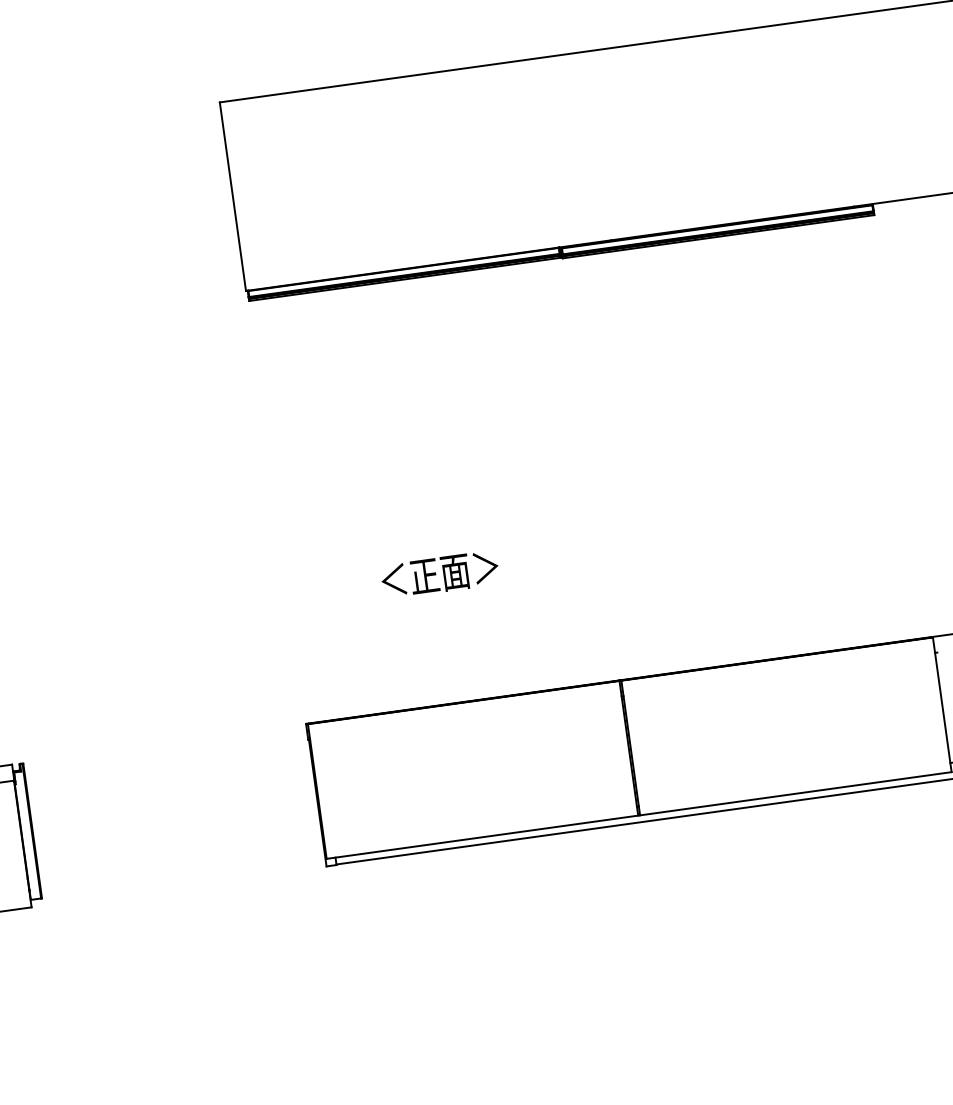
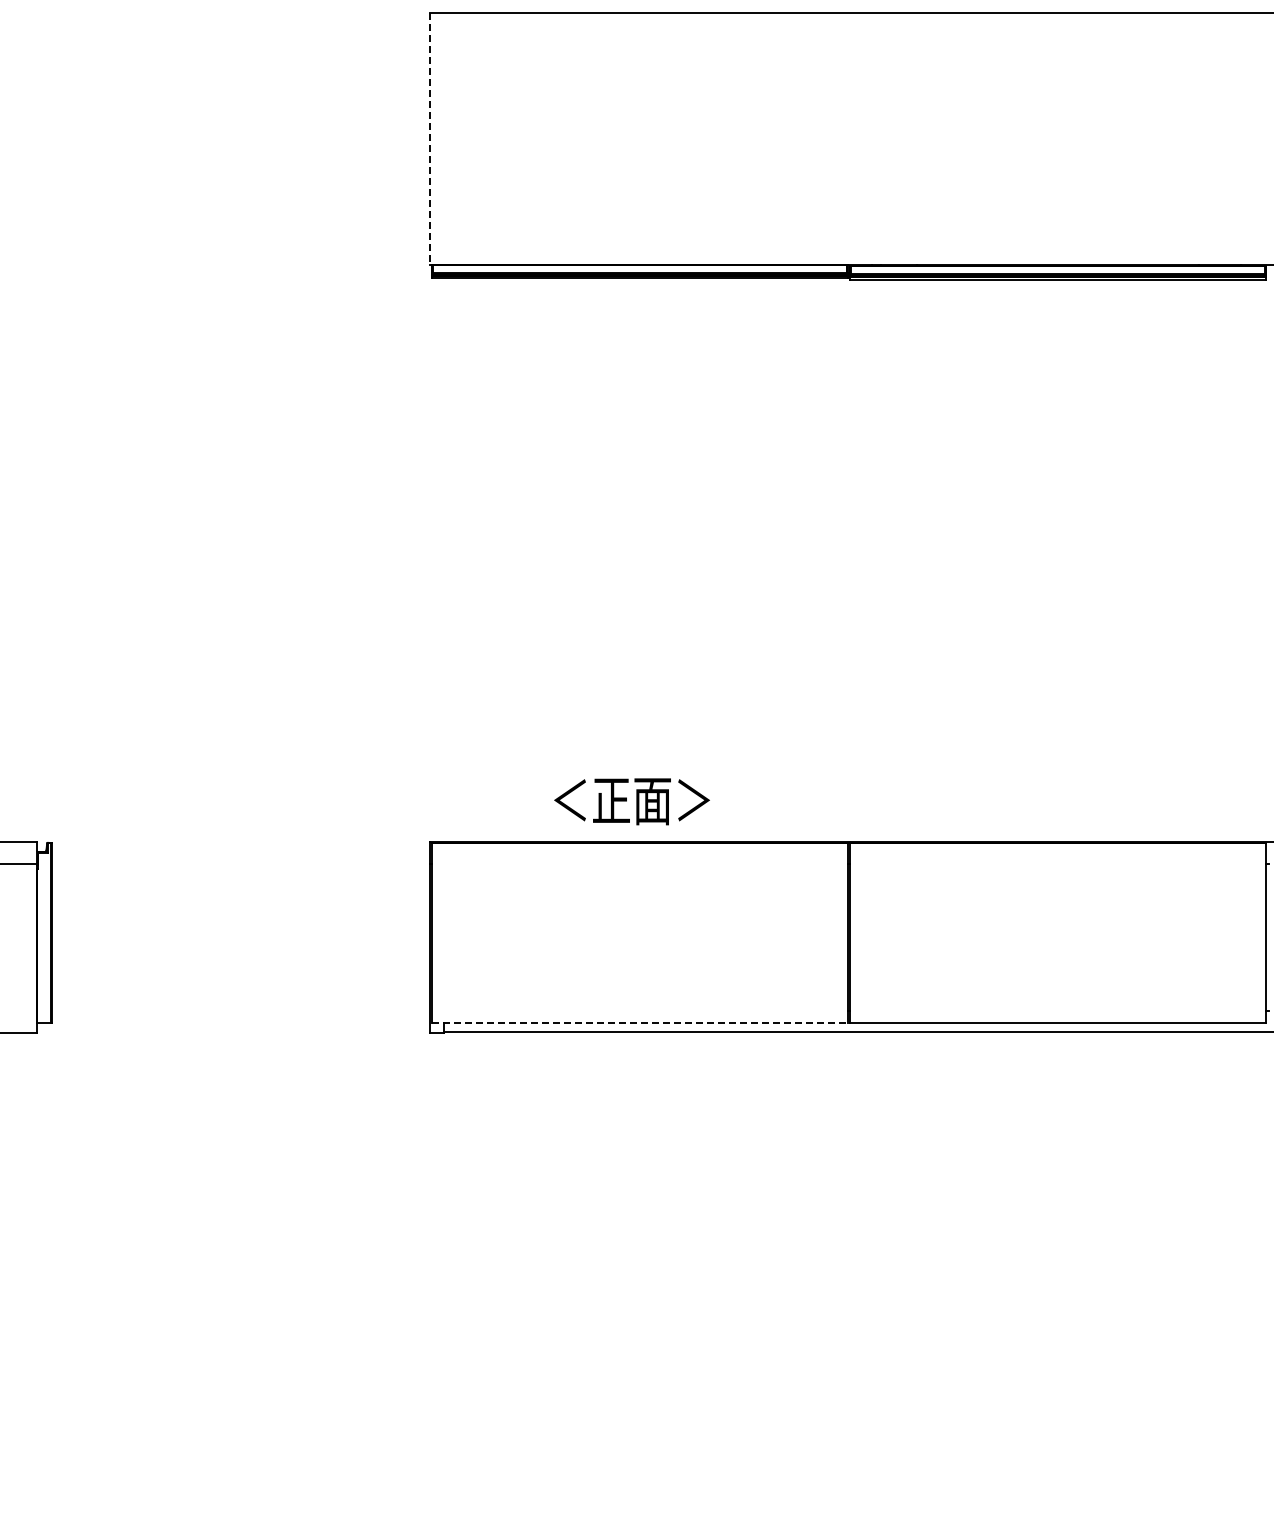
line: (232, 196) -> (429, 138), solid -> dashed
text: (439, 574) -> (631, 801), moved
line: (482, 836) -> (639, 1022), solid -> dashed

